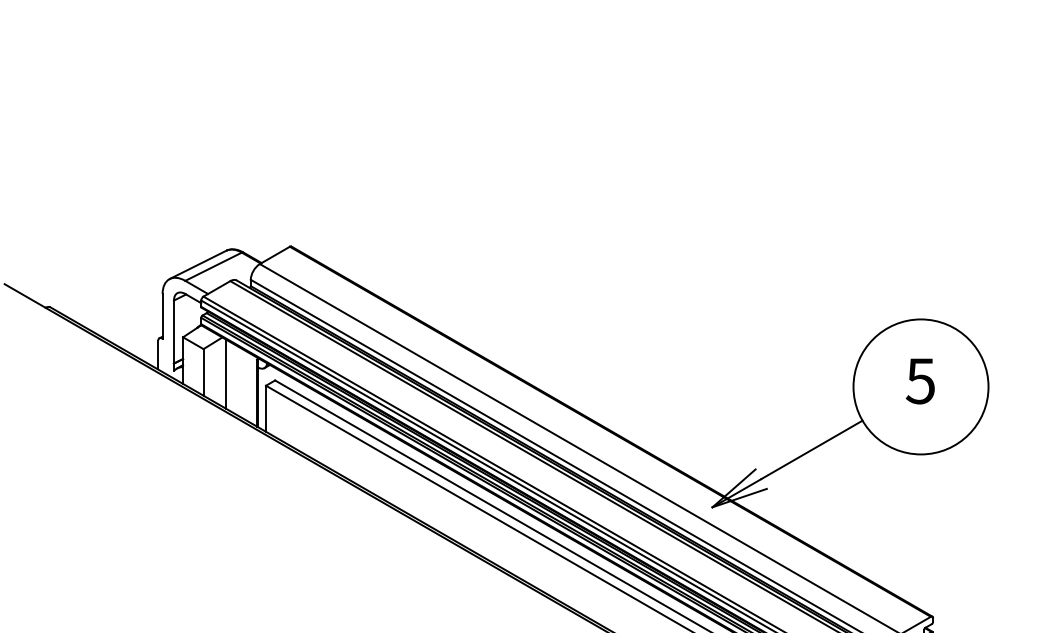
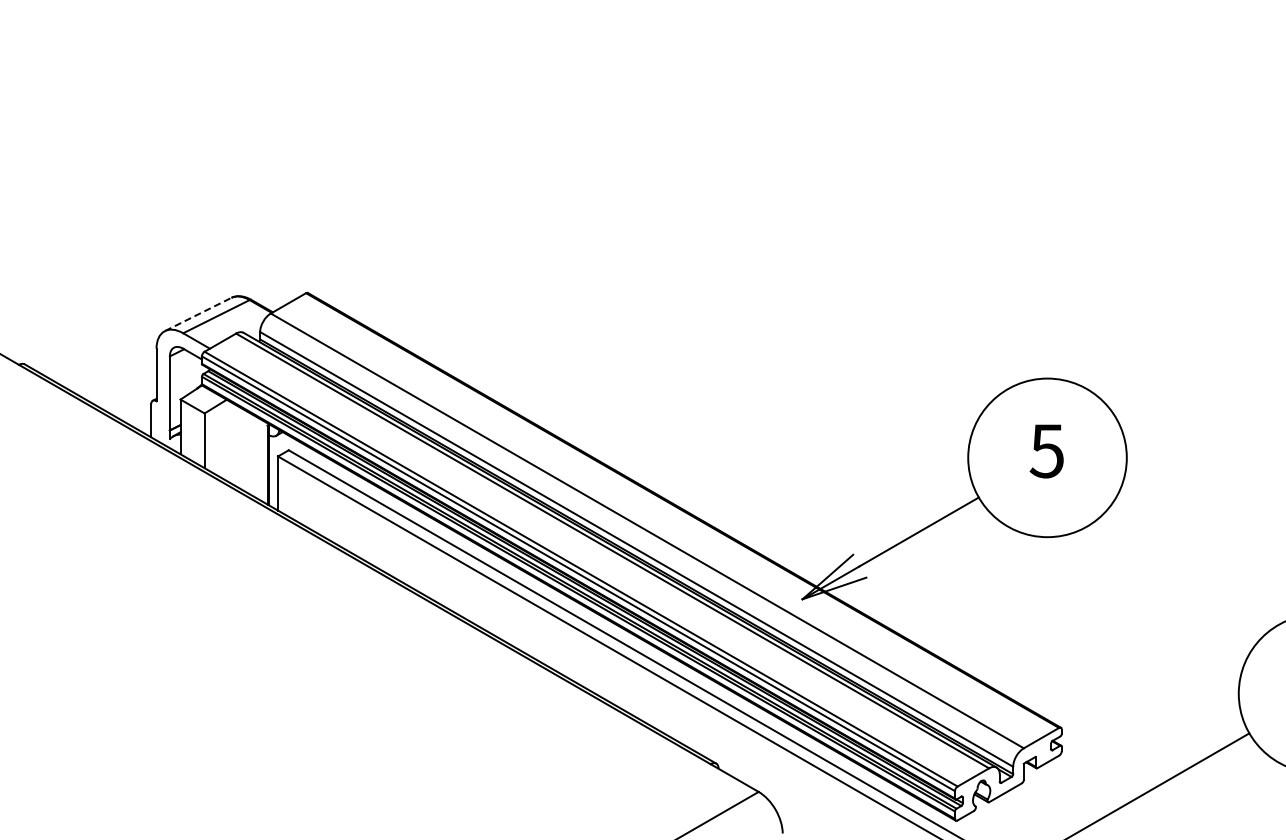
line: (198, 264) -> (198, 314), solid -> dashed
line: (226, 373) -> (231, 442), removed

